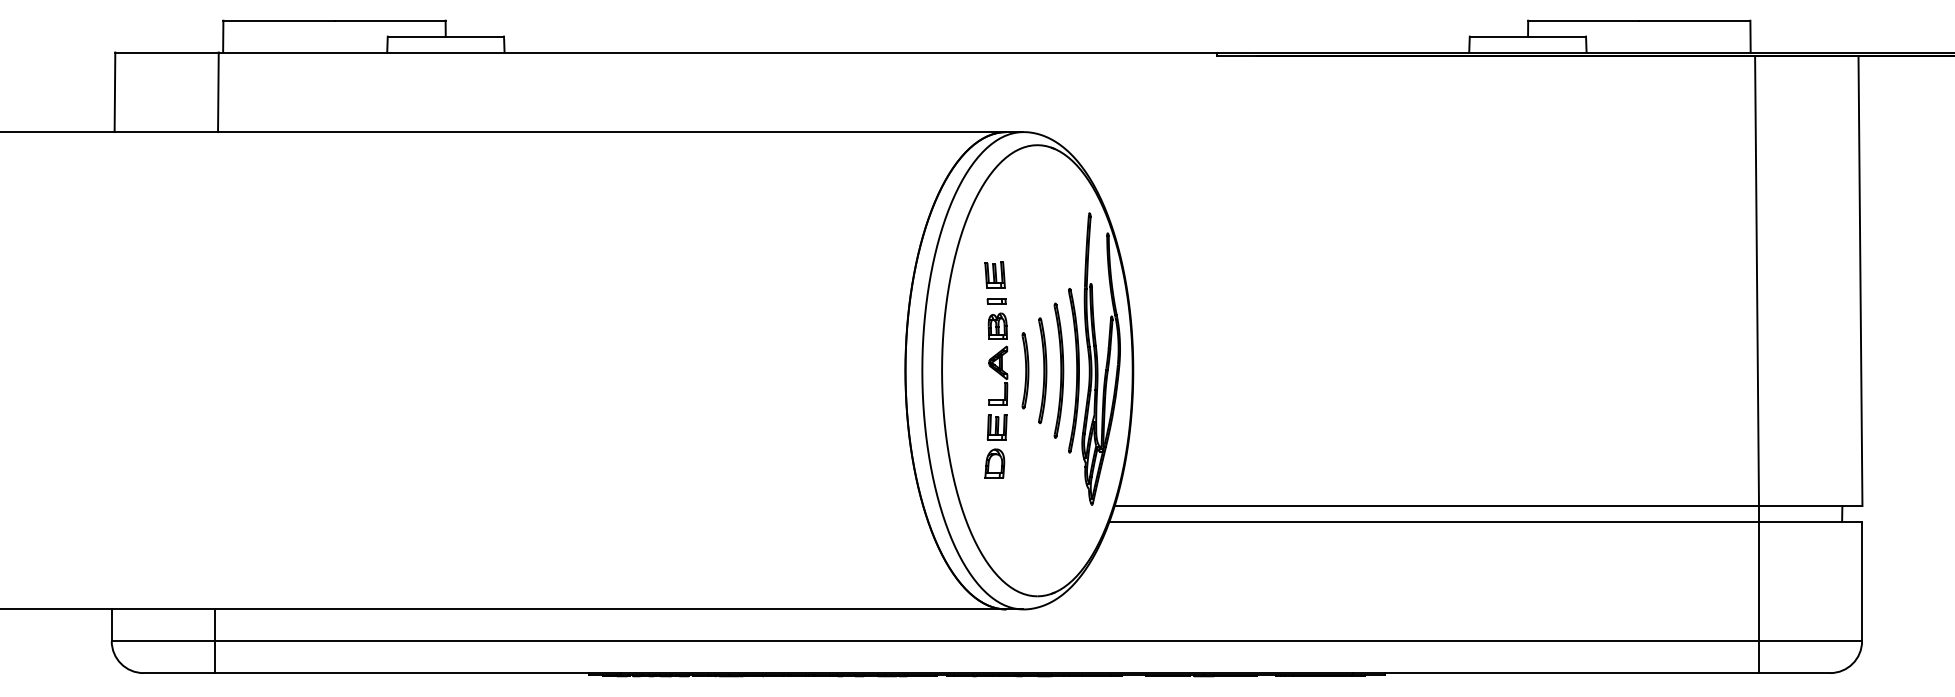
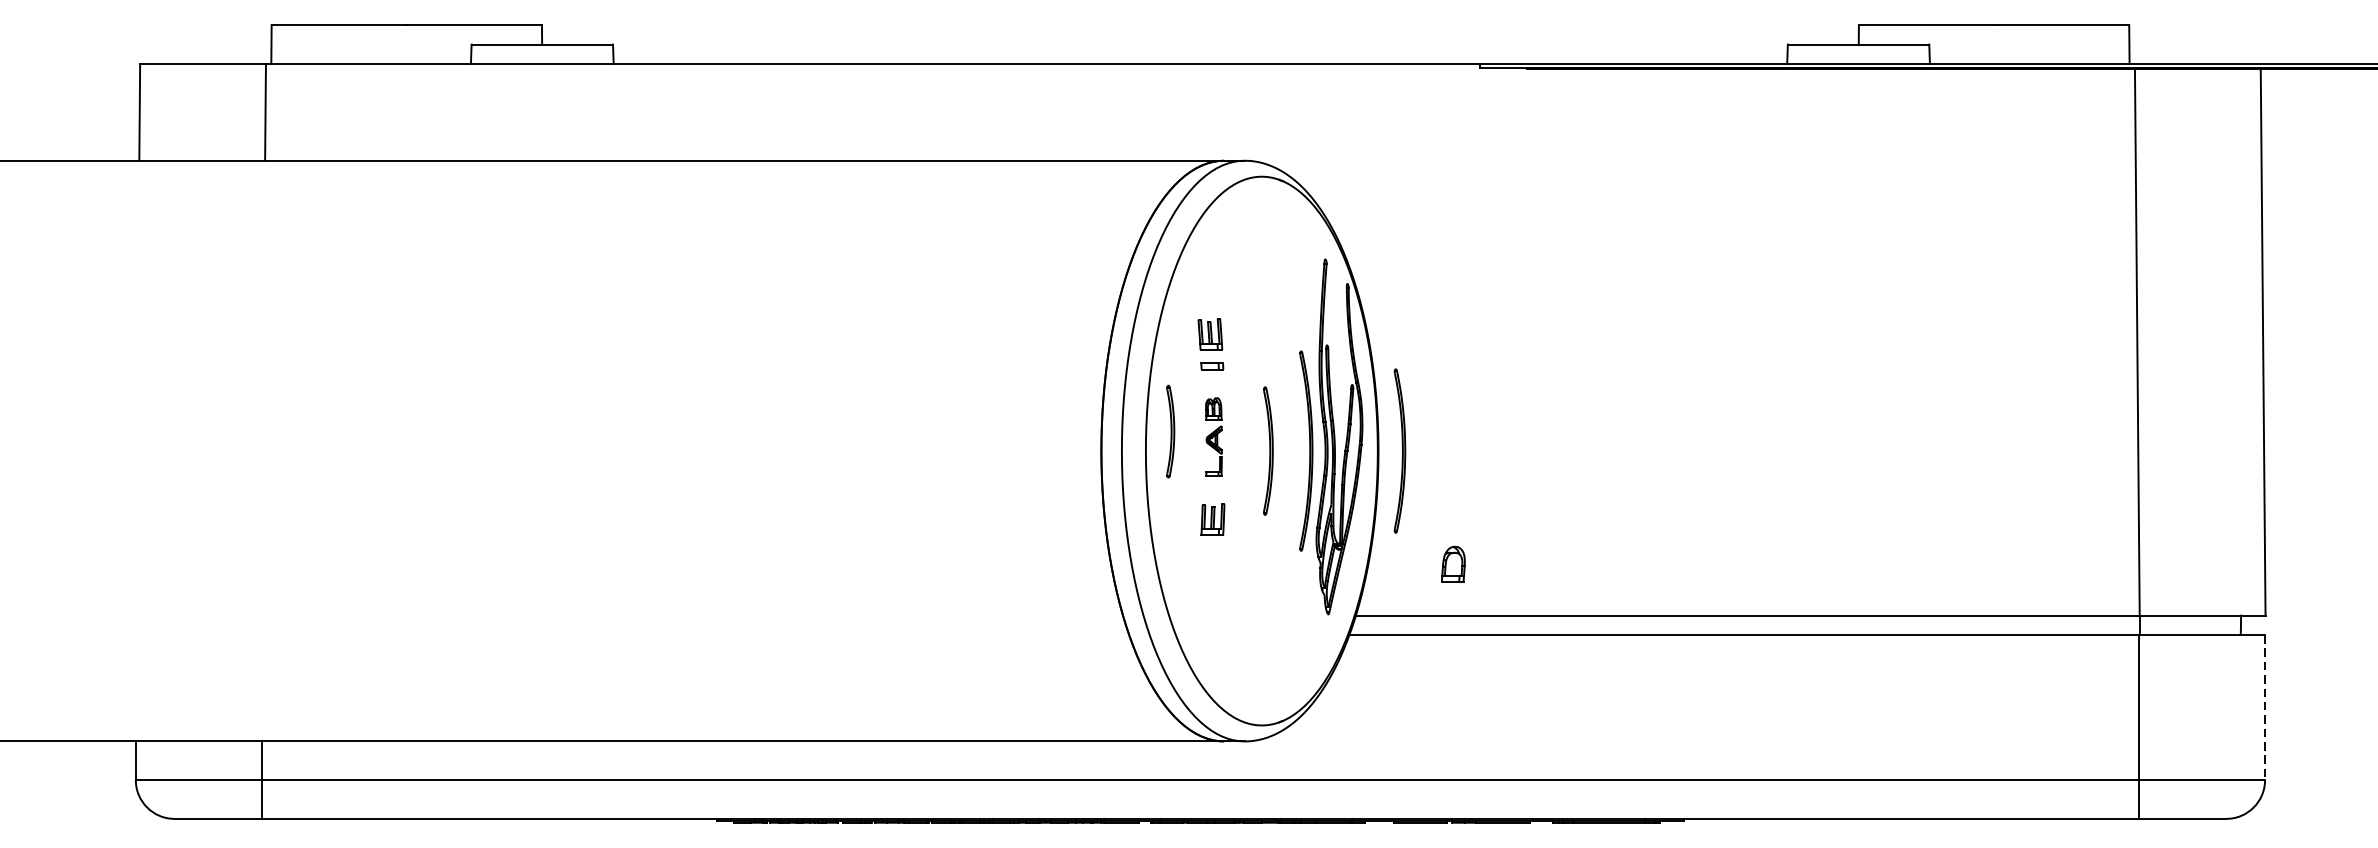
part: (997, 358) -> (1213, 436), size x0.7
part: (1025, 370) -> (1170, 431), moved
part: (1058, 370) -> (1399, 450), moved
part: (994, 463) -> (1452, 563), moved
line: (1862, 581) -> (2265, 707), solid -> dashed

